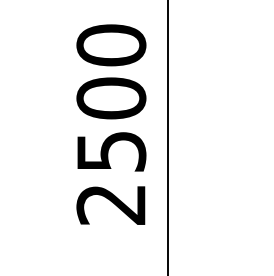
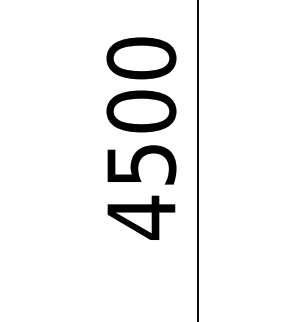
text: (110, 204) -> (140, 217), 2500 -> 4500

